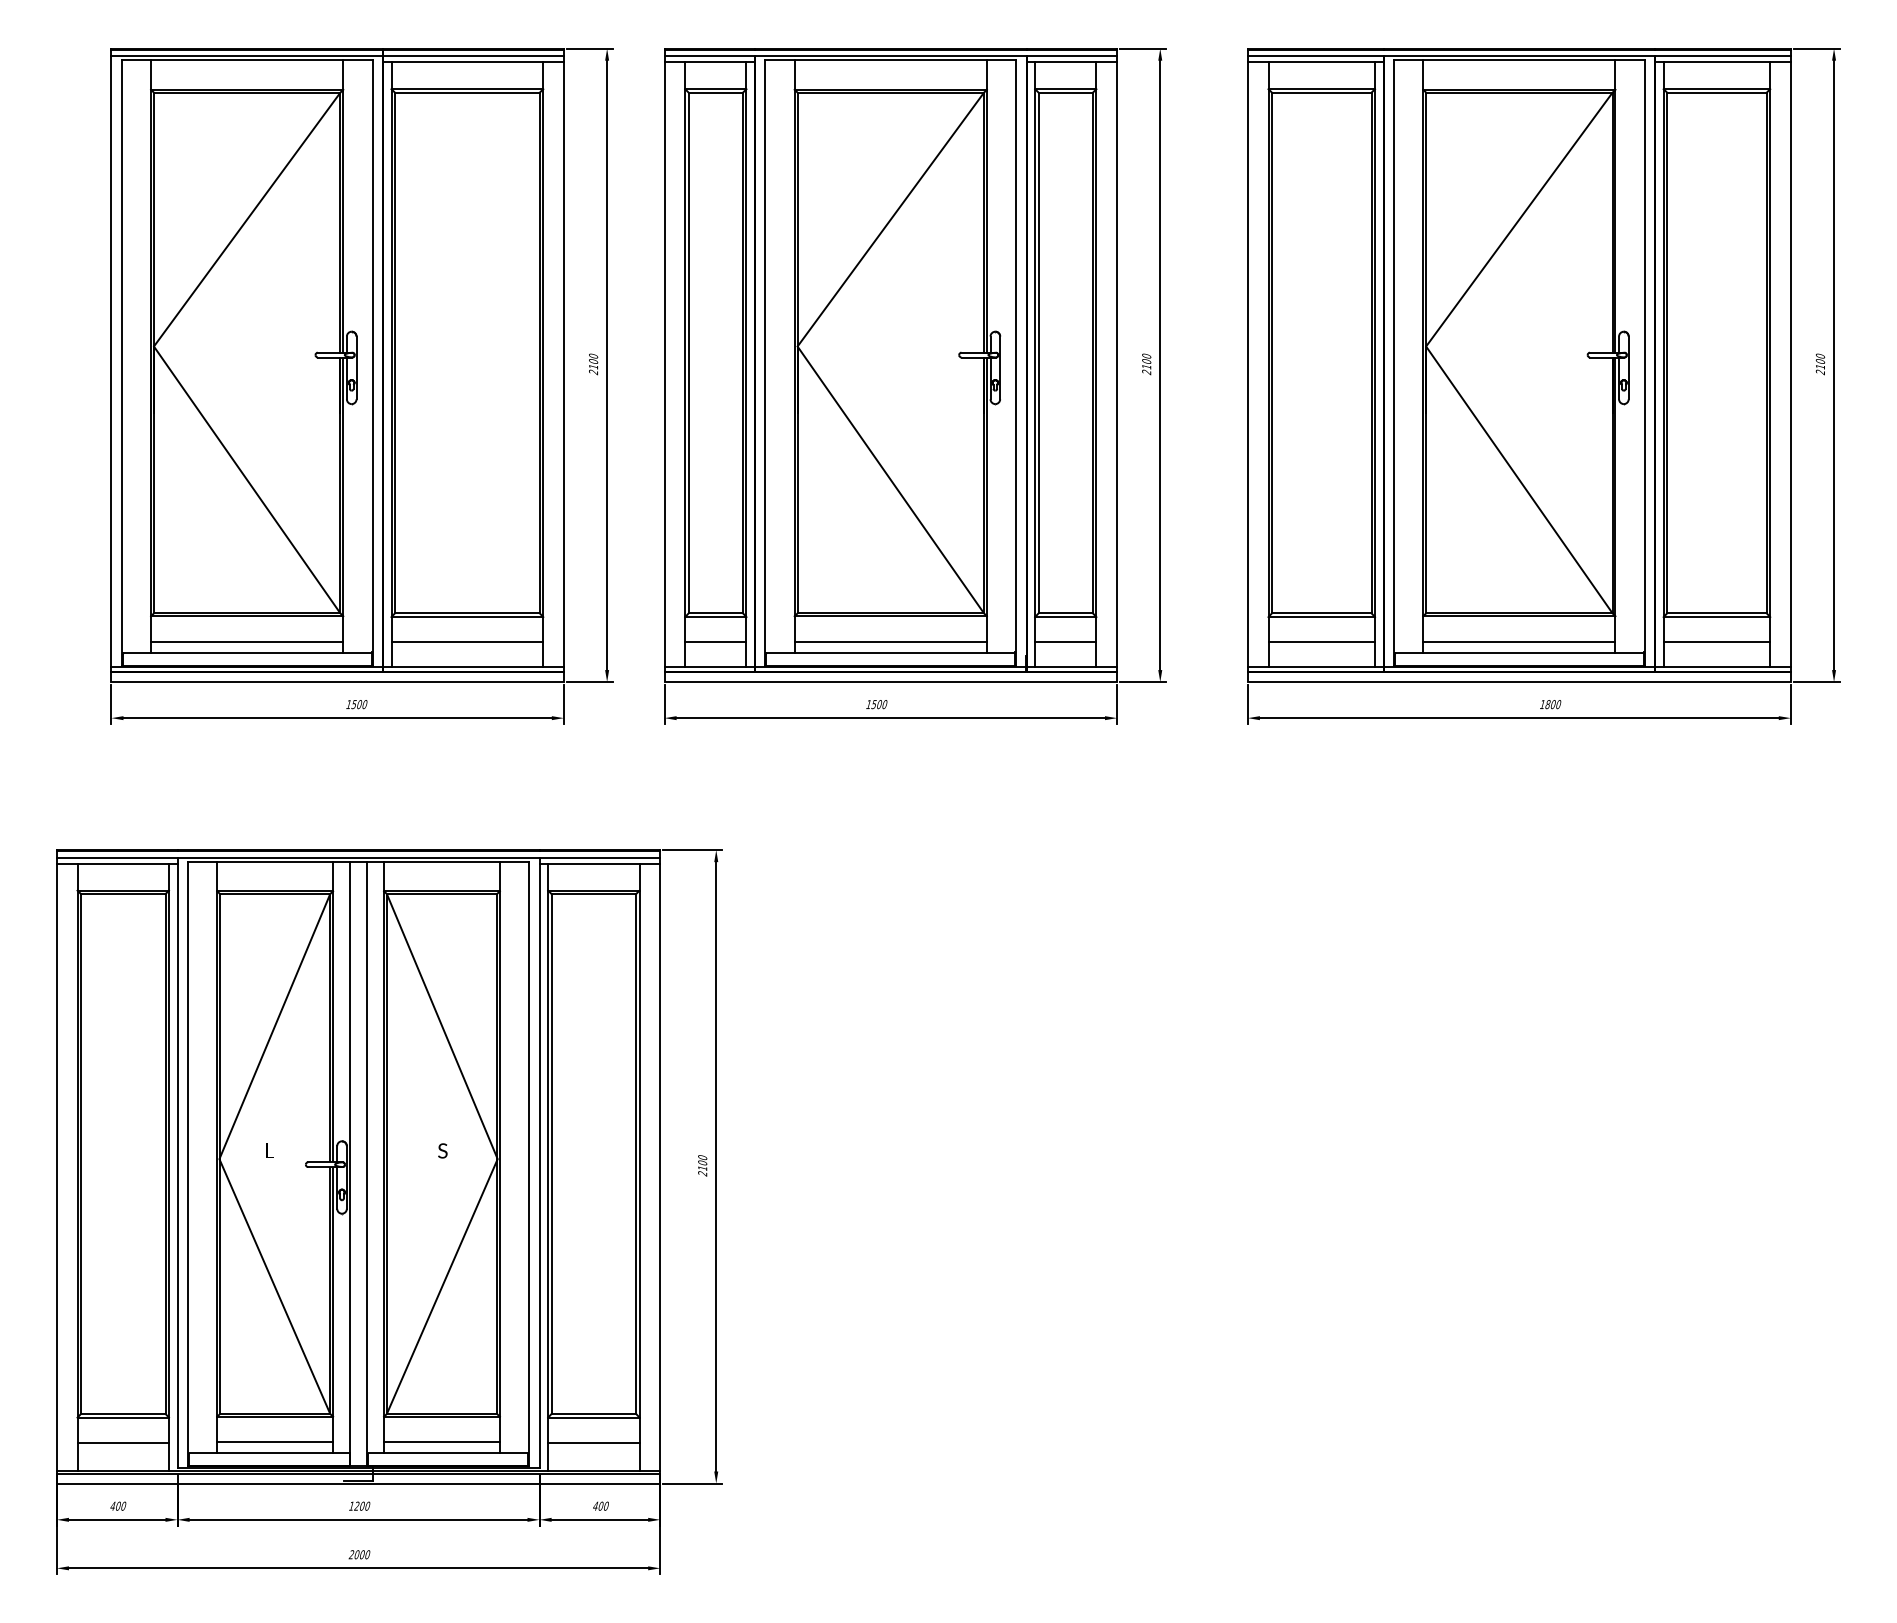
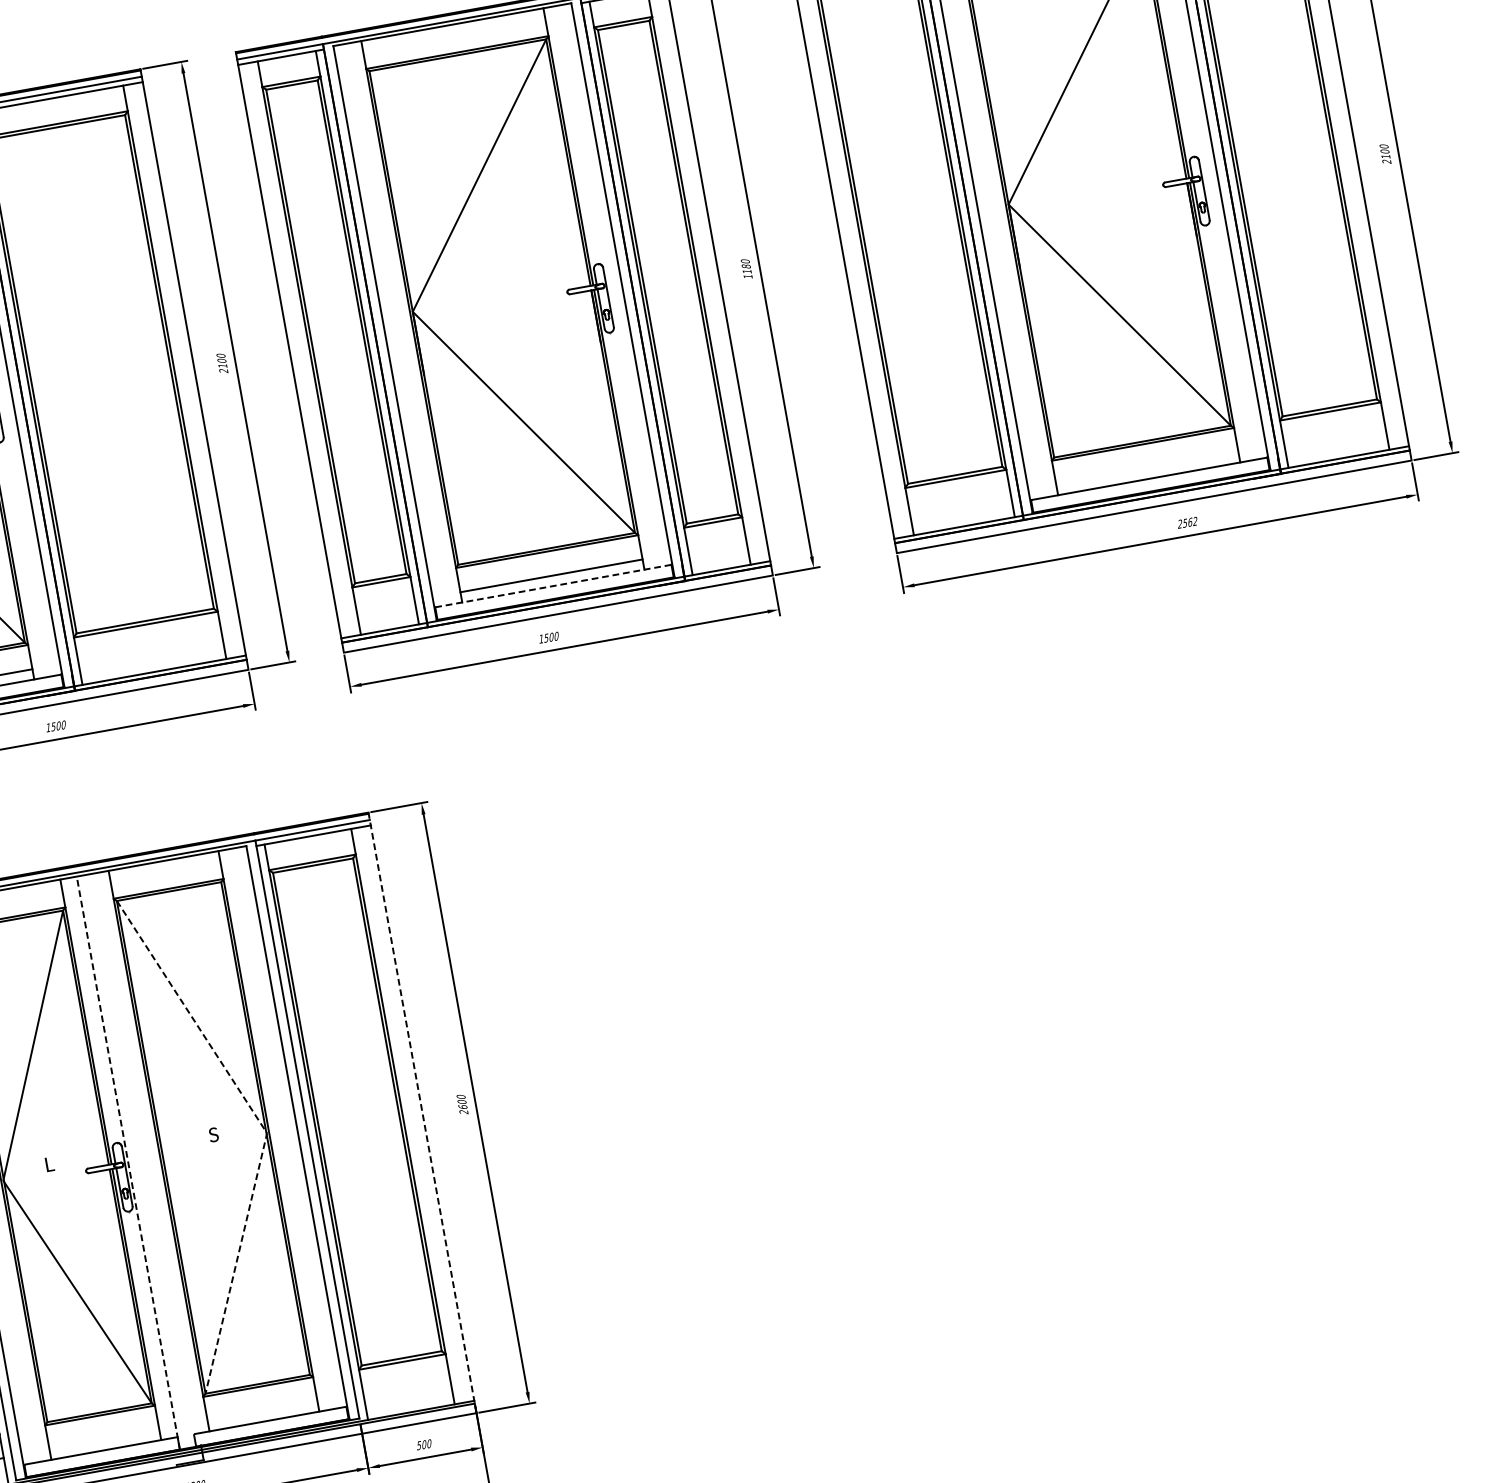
text: (1146, 366) -> (746, 271), 2100 -> 1180
line: (467, 641) -> (150, 647), removed
line: (715, 641) -> (385, 605), removed
line: (1065, 641) -> (717, 545), removed
line: (1321, 641) -> (959, 502), removed
line: (1519, 641) -> (1147, 468), removed
line: (1716, 641) -> (1334, 434), removed
line: (890, 652) -> (553, 586), solid -> dashed
text: (1550, 704) -> (1187, 522), 1800 -> 2562
line: (496, 1155) -> (265, 1130), solid -> dashed
line: (350, 1163) -> (128, 1162), solid -> dashed
line: (366, 1163) -> (143, 1159), removed
line: (660, 1166) -> (422, 1112), solid -> dashed
text: (702, 1167) -> (462, 1106), 2100 -> 2600
line: (275, 1442) -> (104, 1439), removed
line: (441, 1442) -> (262, 1411), removed
line: (593, 1442) -> (406, 1385), removed
text: (595, 1505) -> (418, 1444), 400 -> 500

